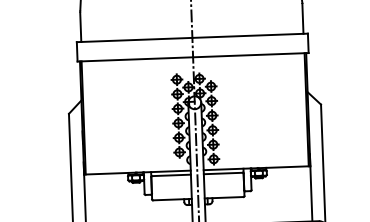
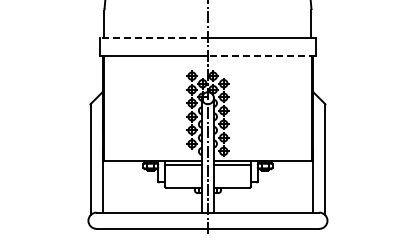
line: (134, 39) -> (154, 37), solid -> dashed
line: (250, 54) -> (261, 55), solid -> dashed

